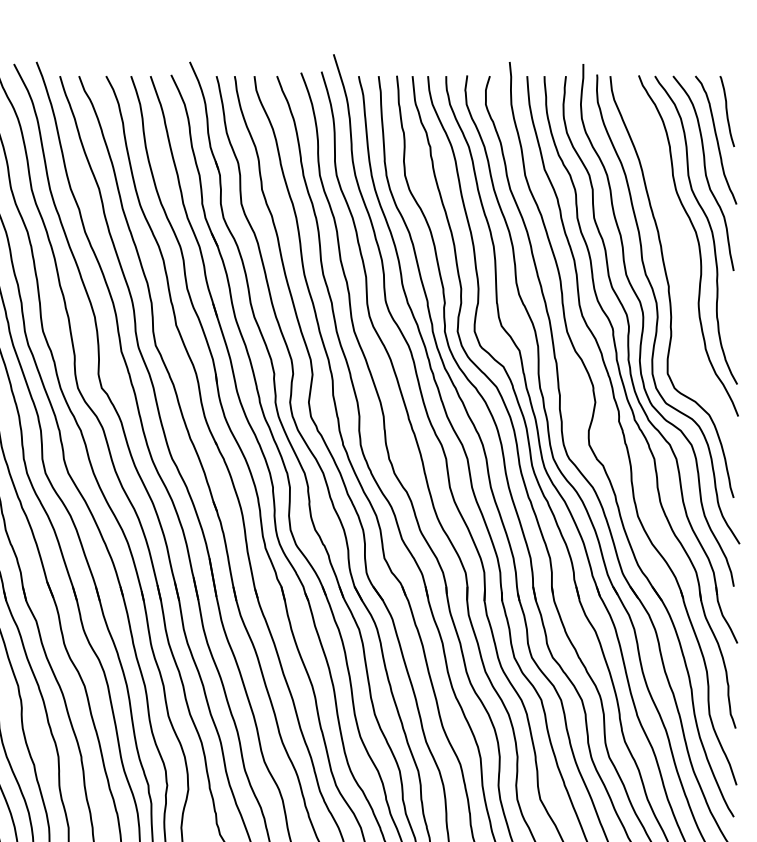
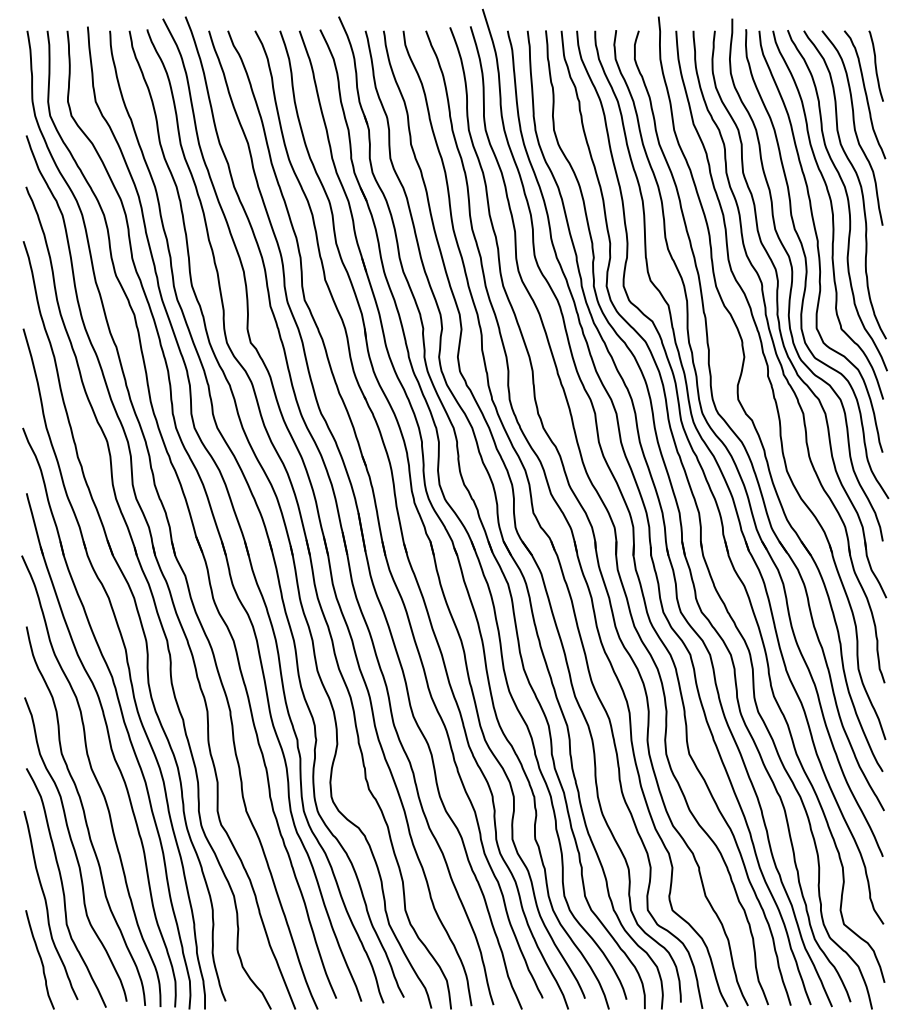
curve: (682, 258) -> (831, 213), added

